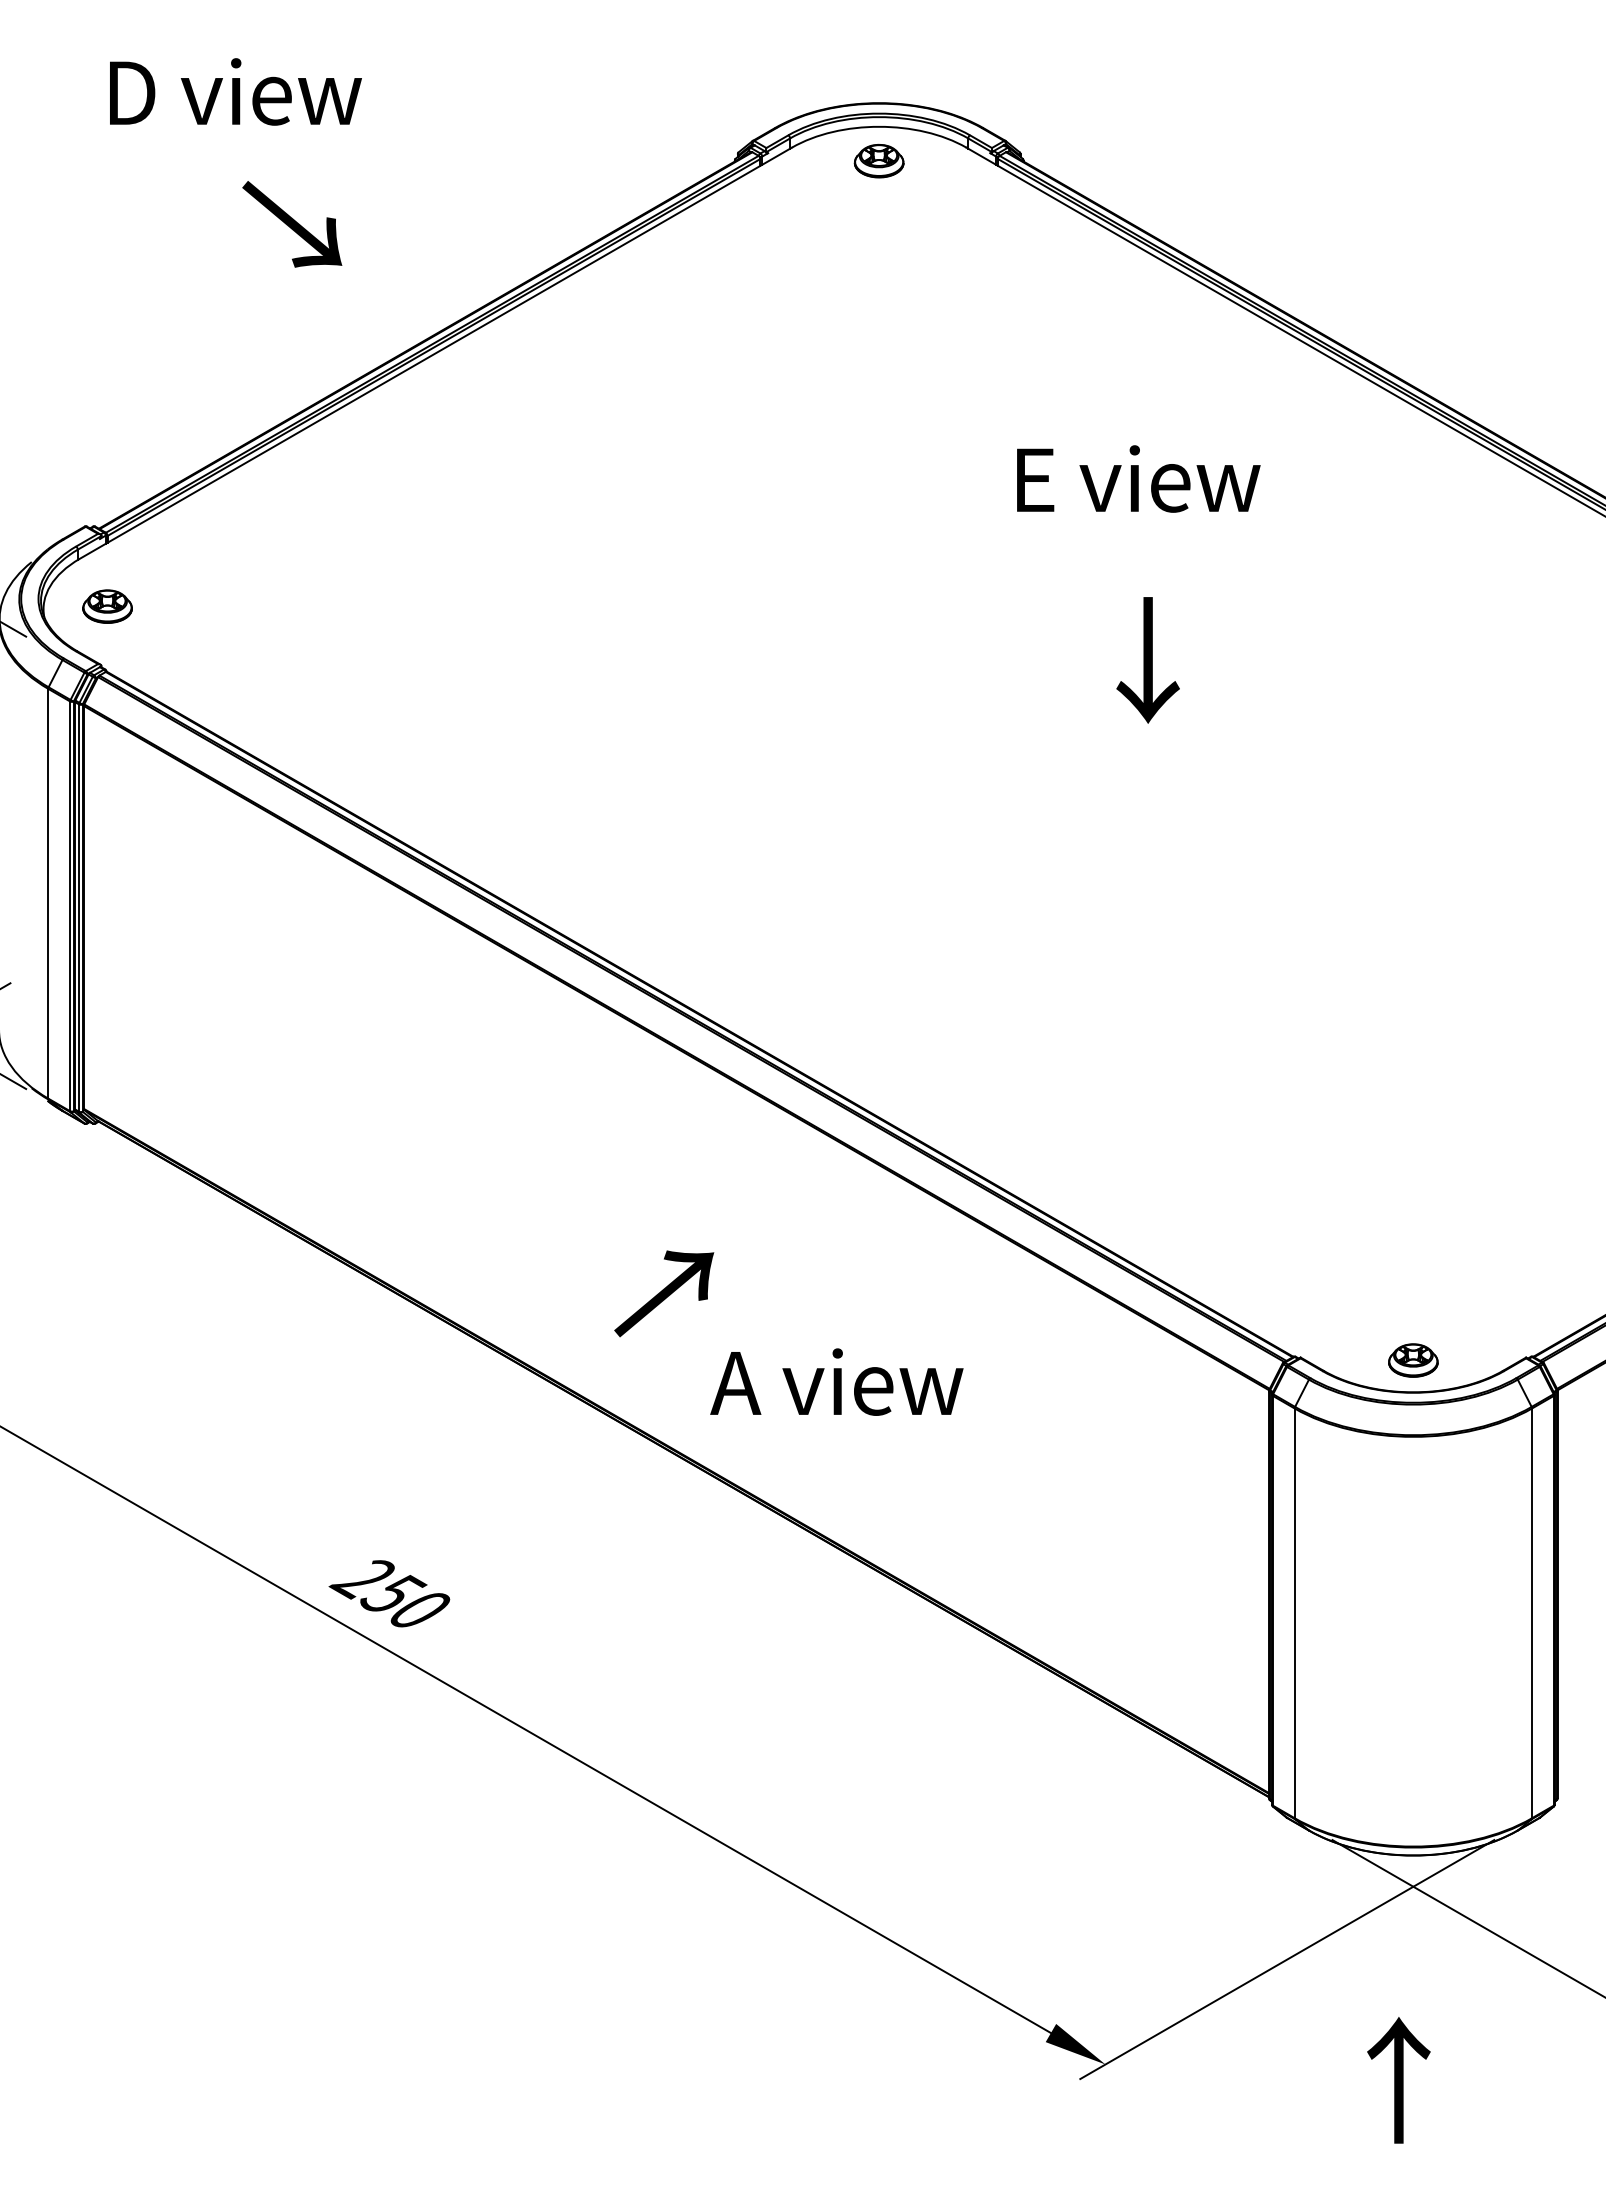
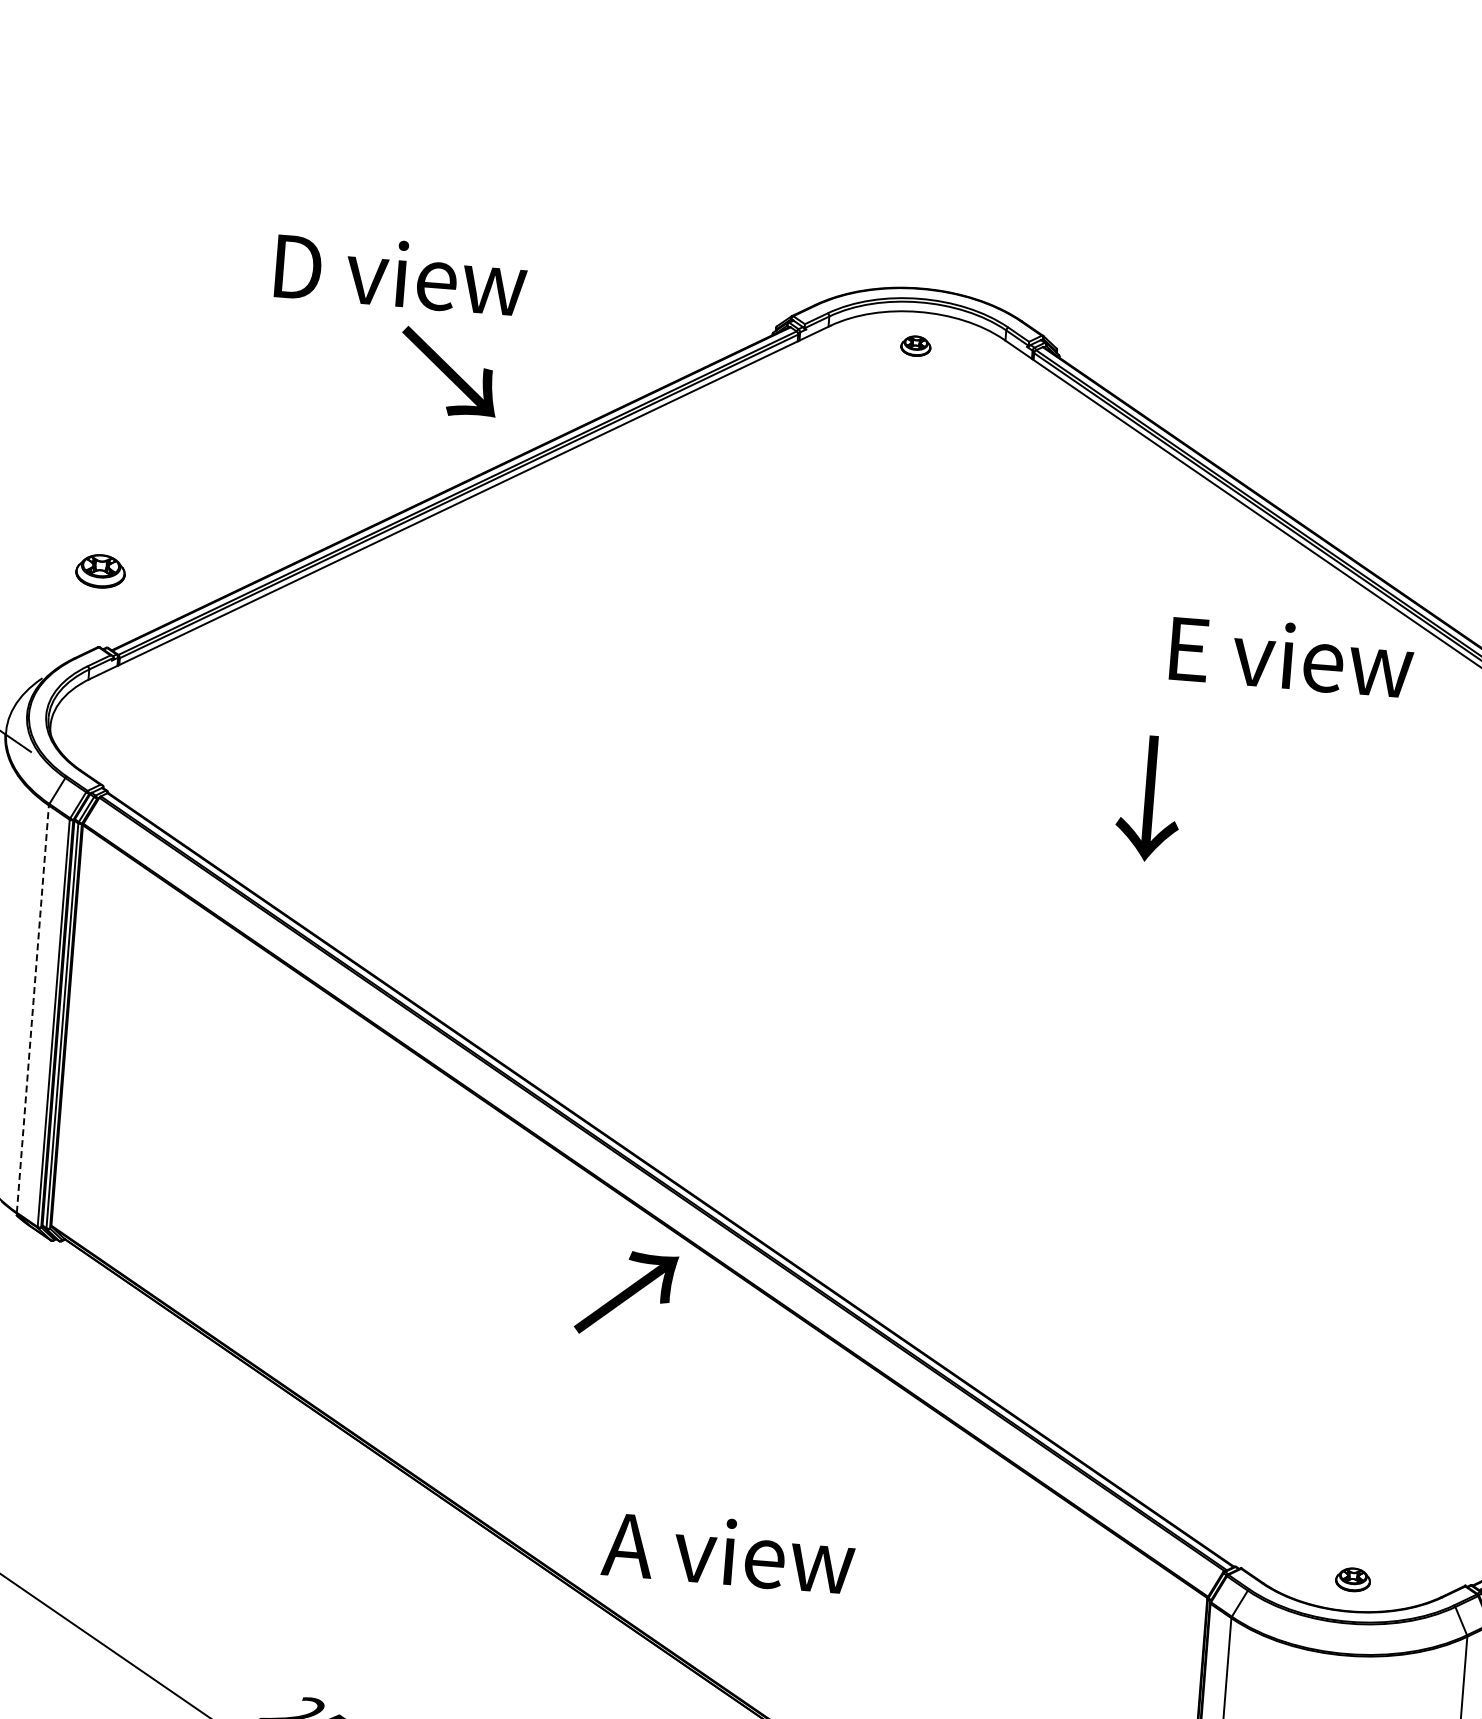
text: (235, 91) -> (401, 273), moved
part: (878, 161) -> (915, 346), size x0.6
text: (292, 224) -> (449, 372), moved
text: (1138, 478) -> (1291, 656), moved
part: (107, 606) -> (100, 571), moved
text: (1147, 660) -> (1148, 798), moved
line: (48, 893) -> (33, 1008), solid -> dashed
text: (664, 1293) -> (626, 1293), moved
part: (1413, 1360) -> (1353, 1579), size x0.7
text: (836, 1381) -> (728, 1551), moved

